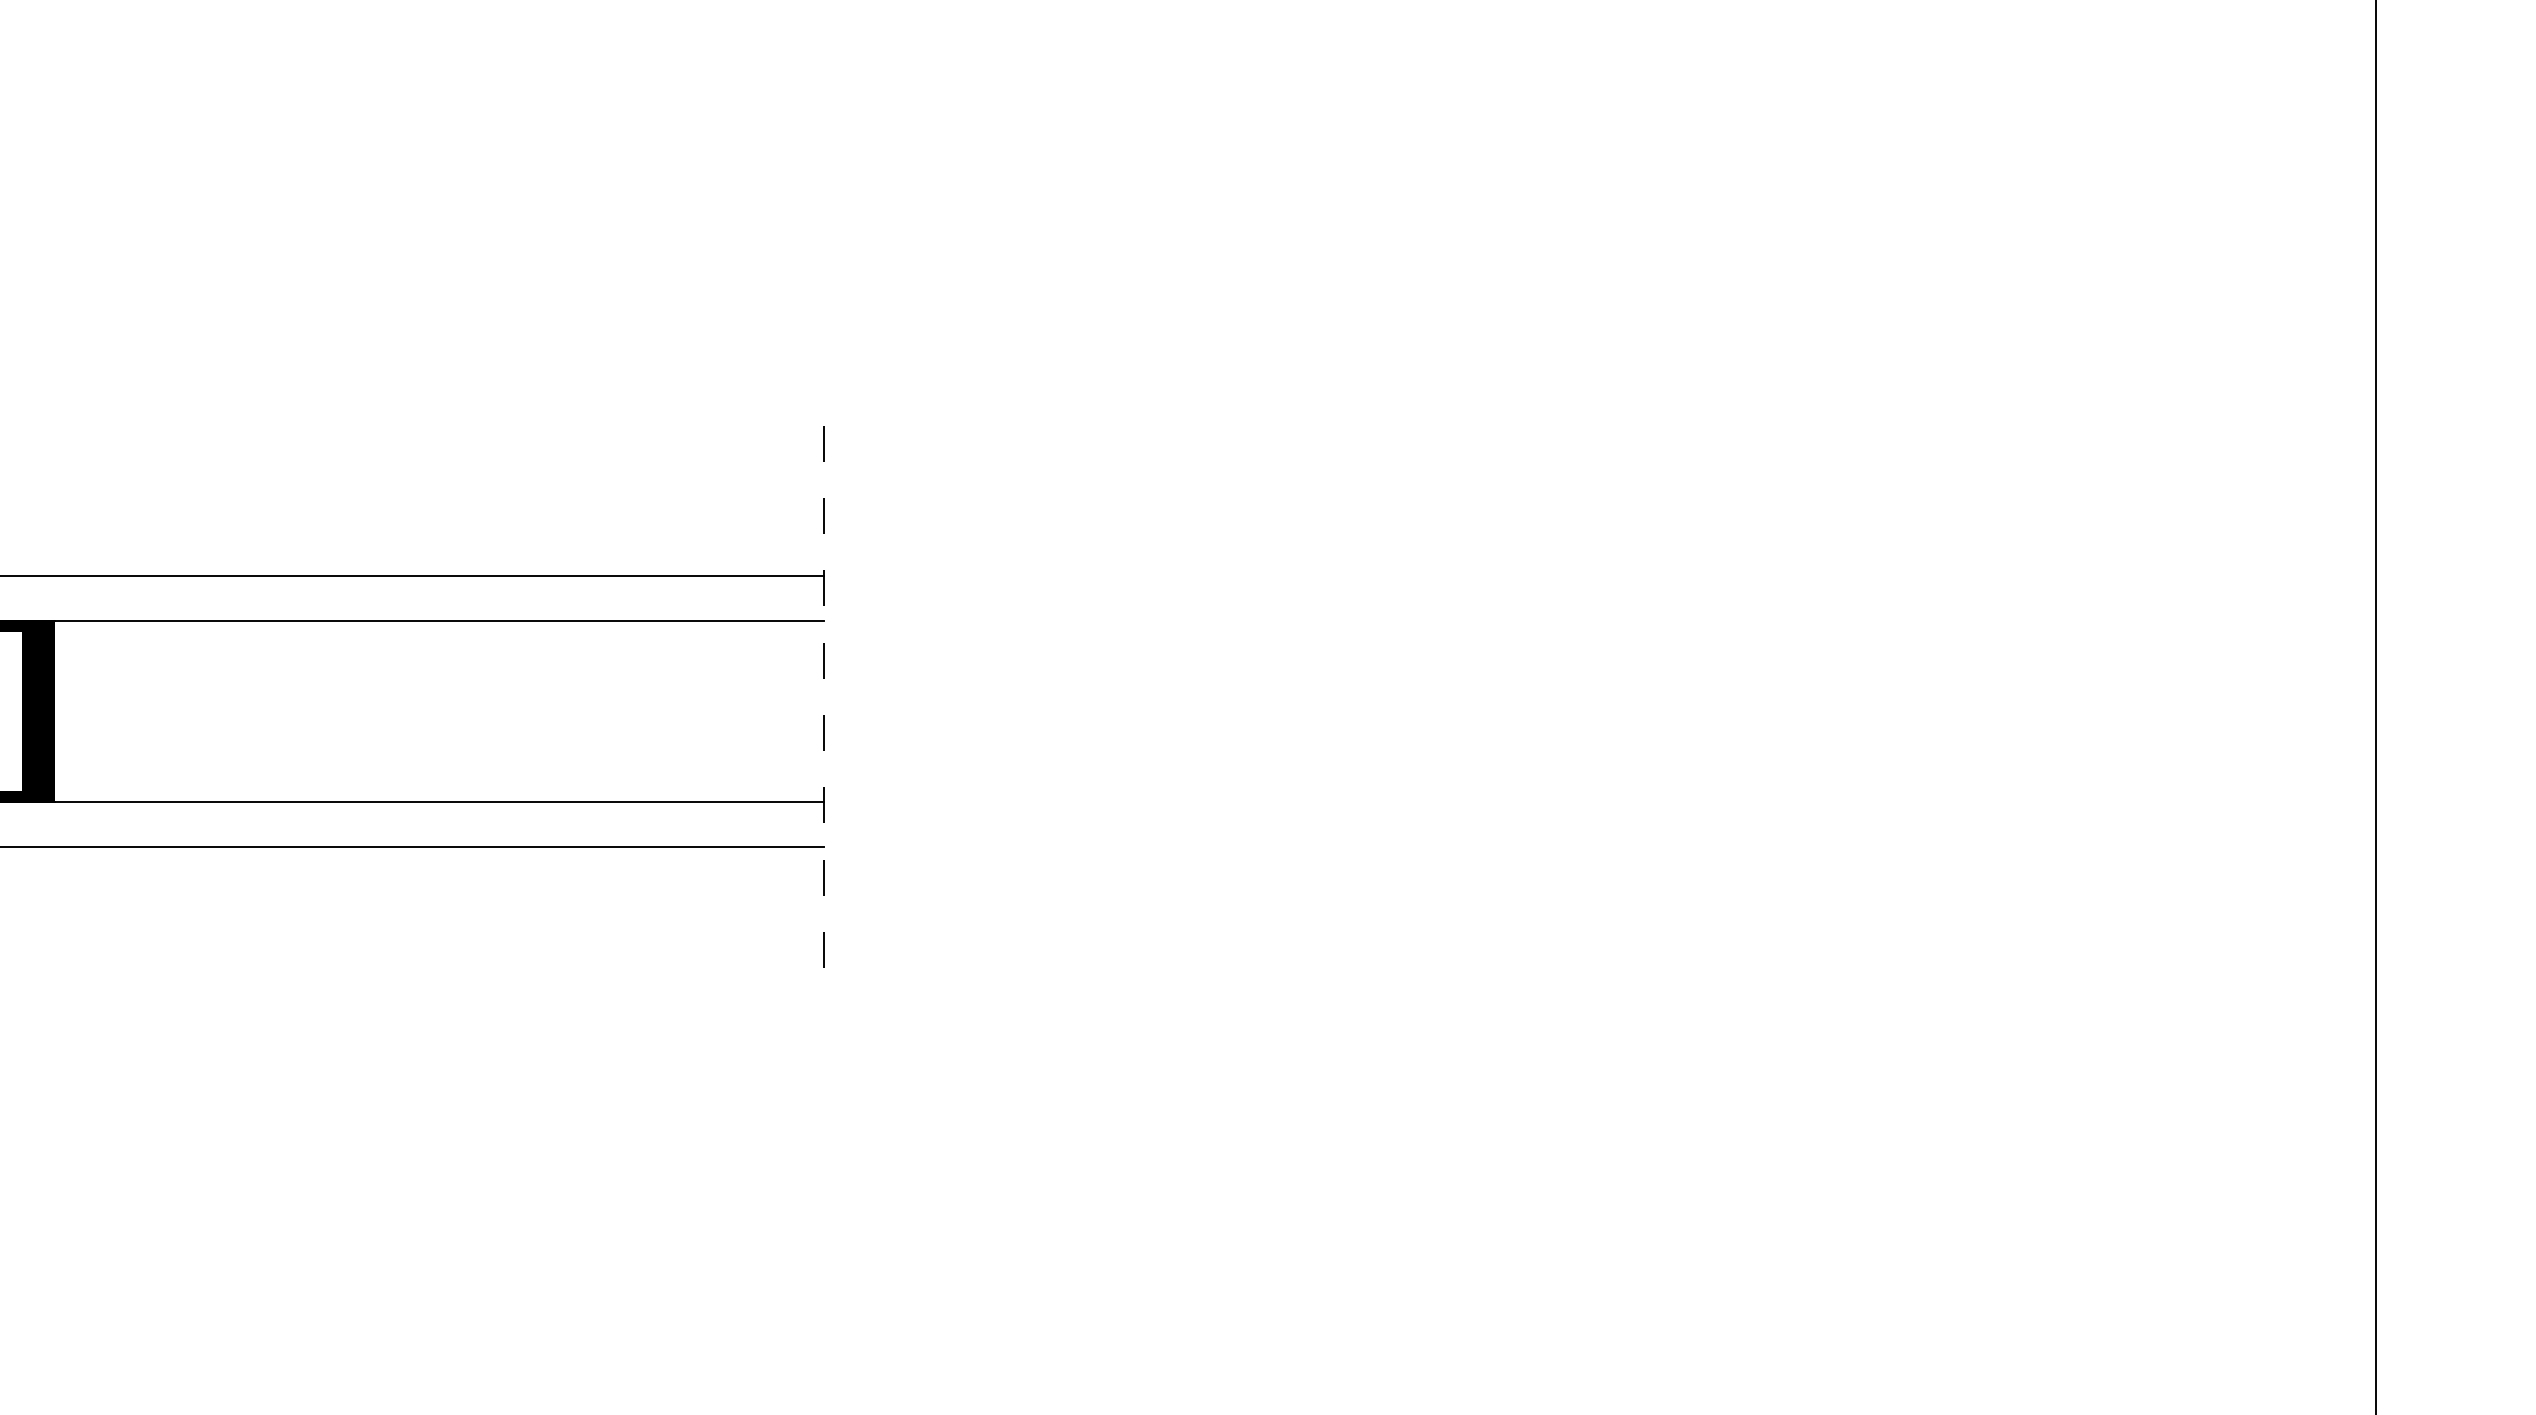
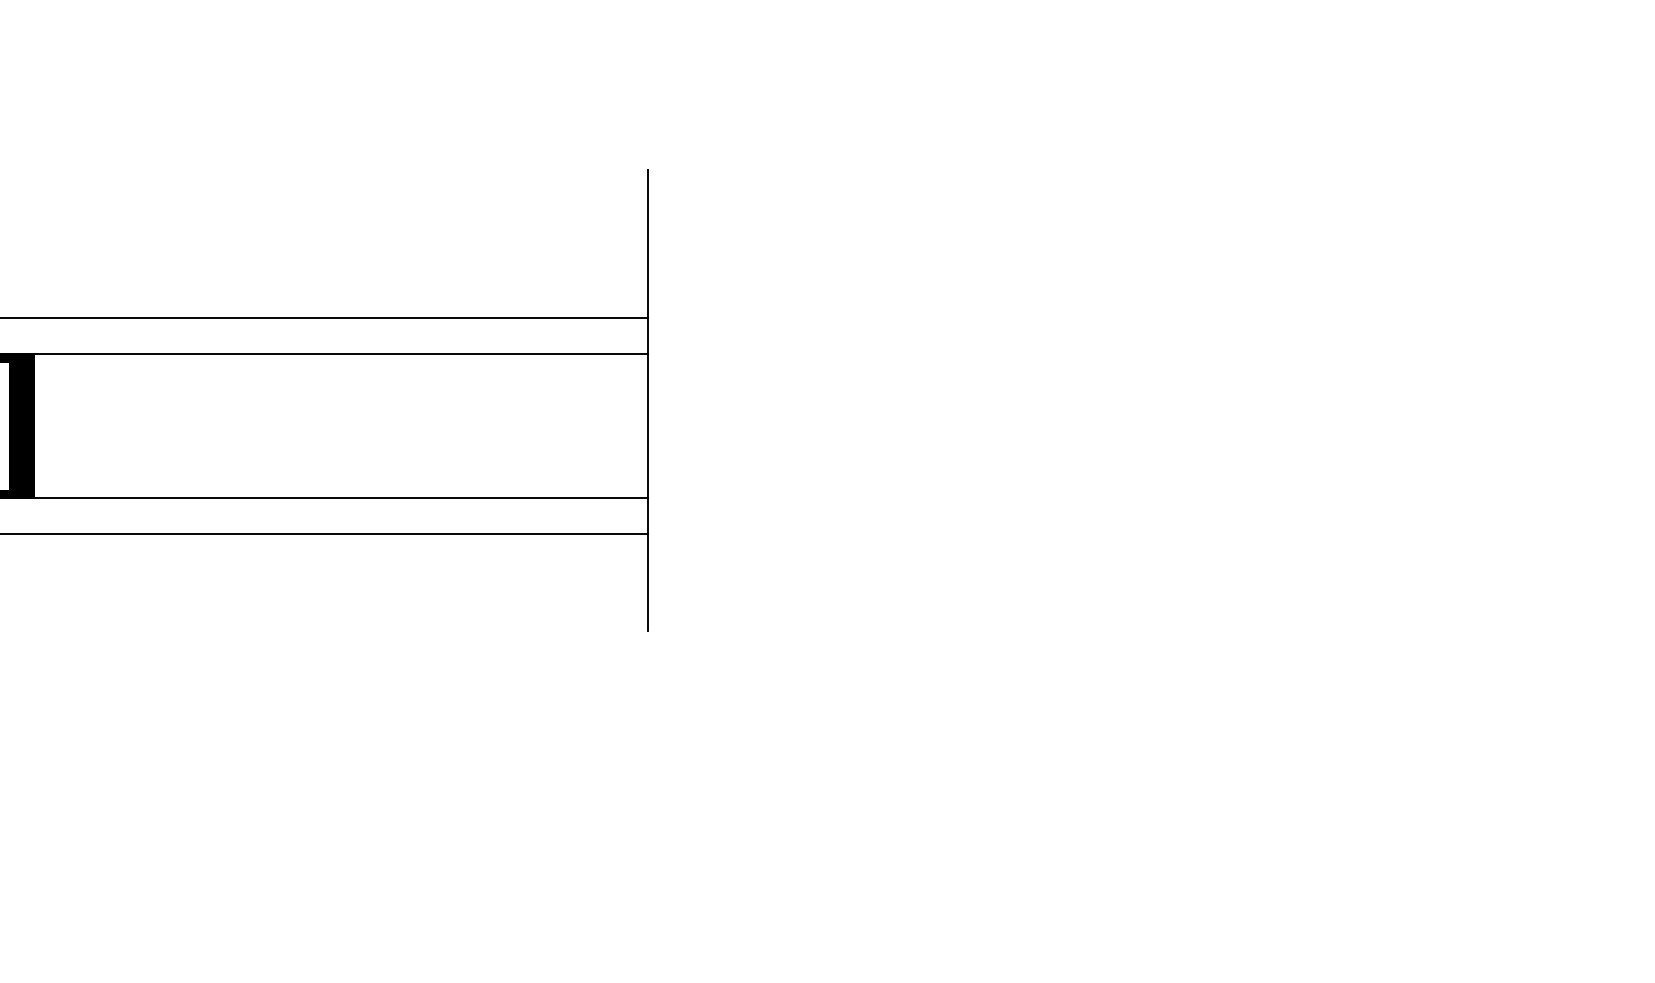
line: (823, 679) -> (648, 400), dashed -> solid

